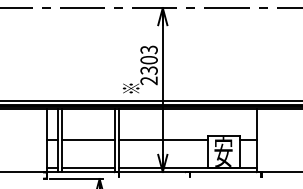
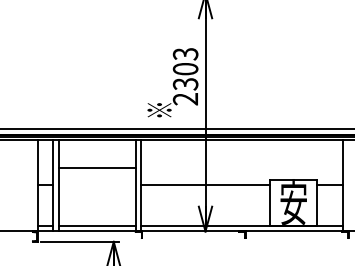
line: (88, 139) -> (97, 166), moved

